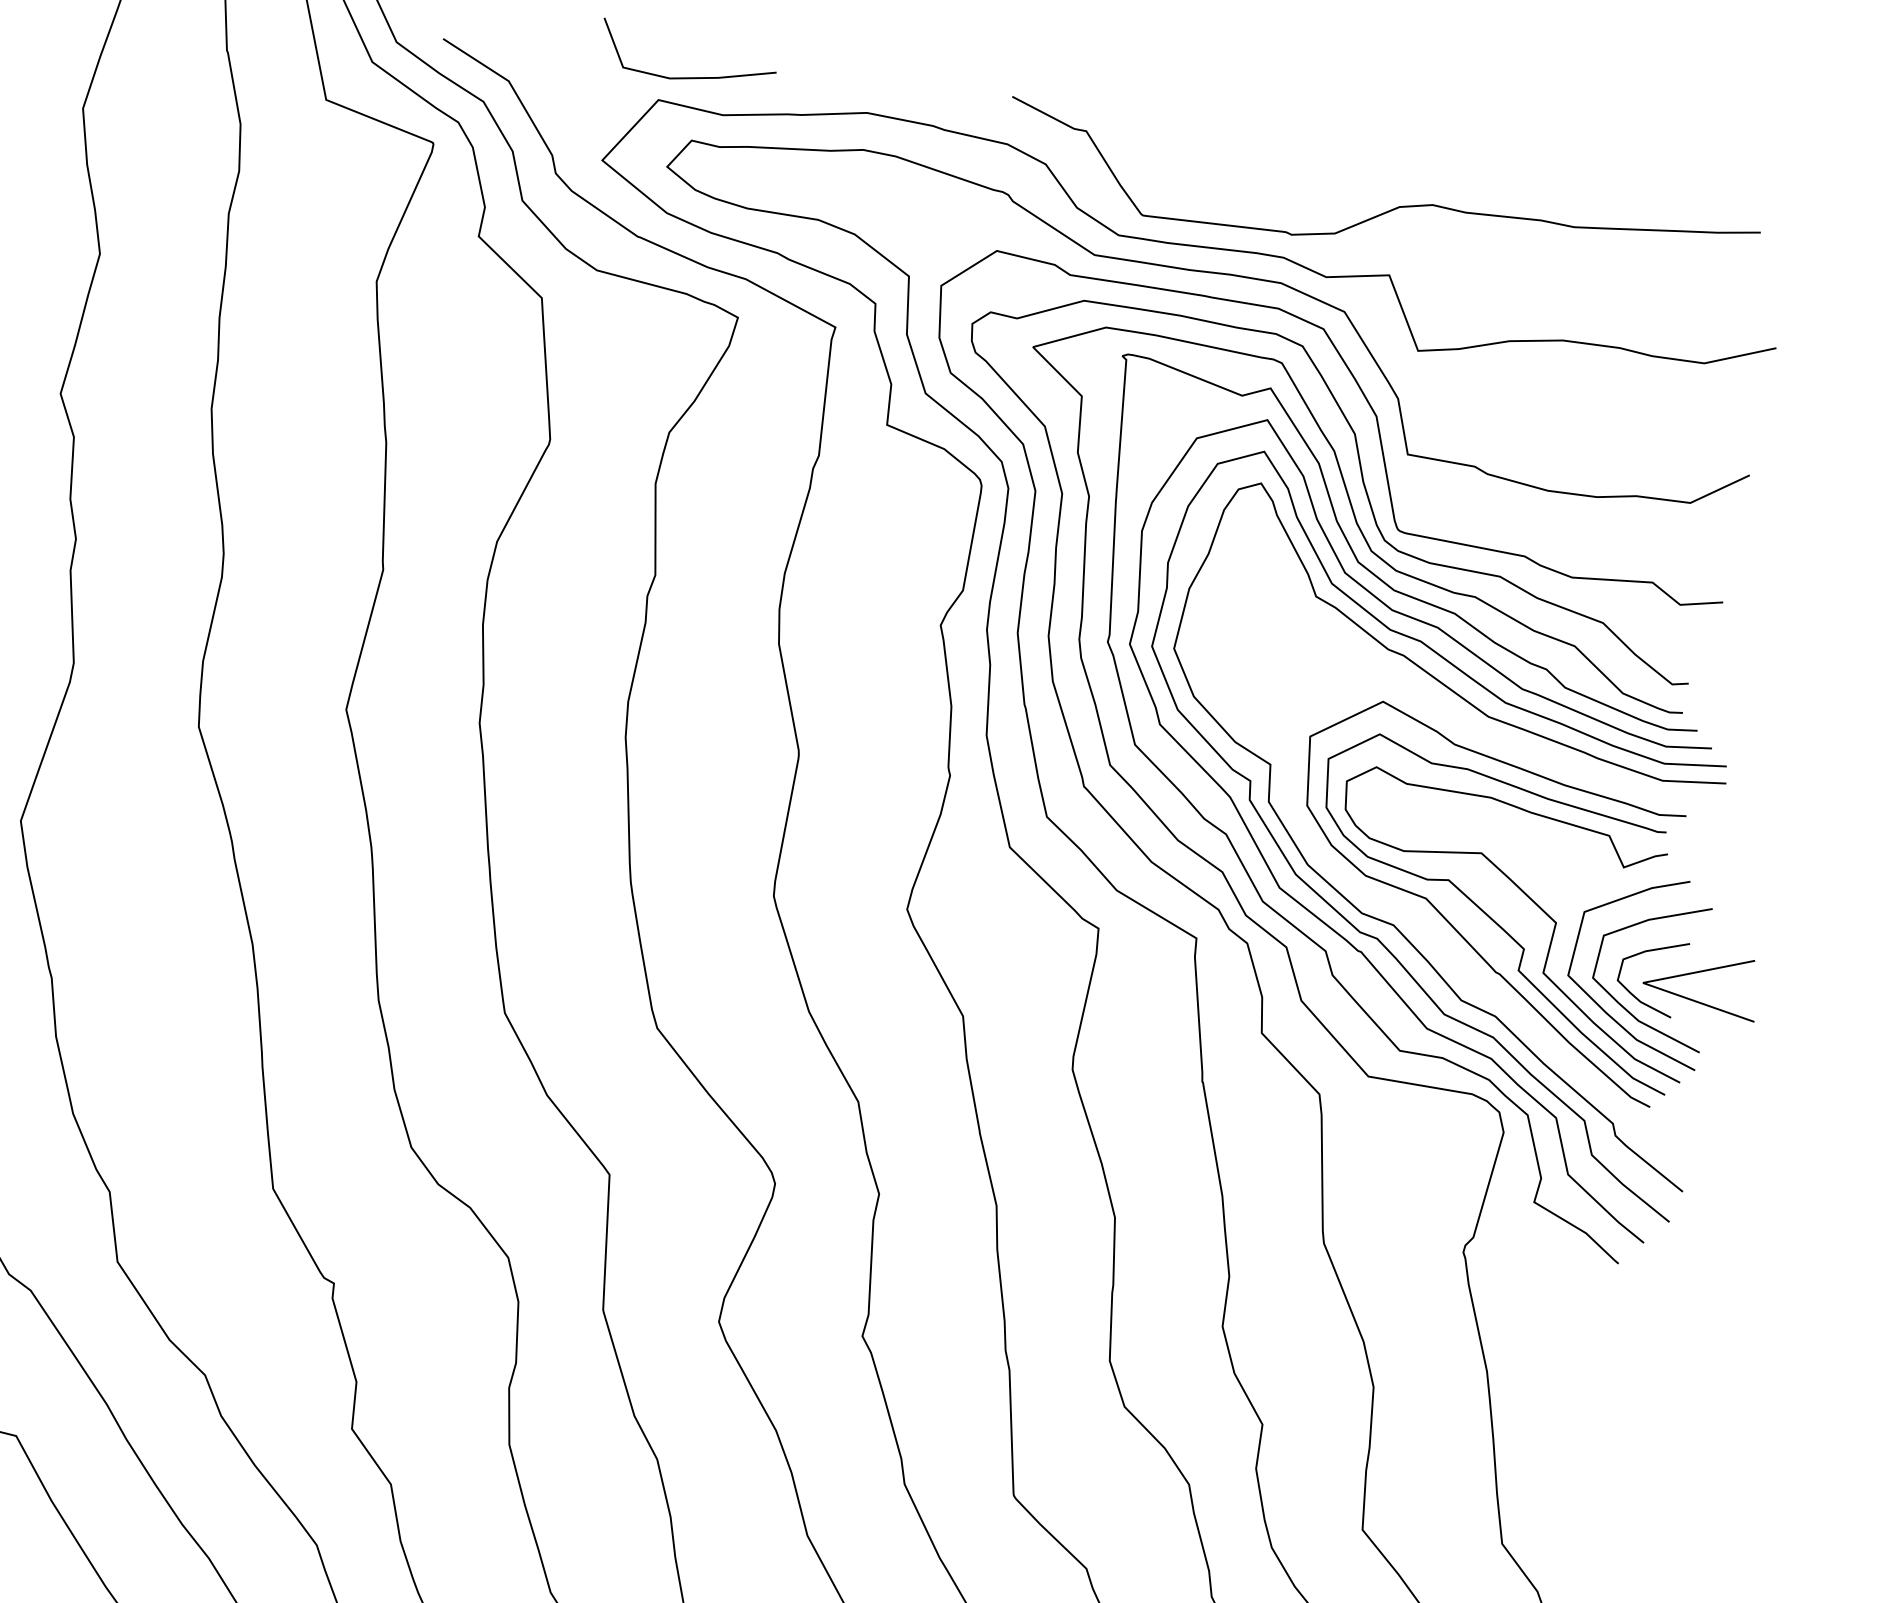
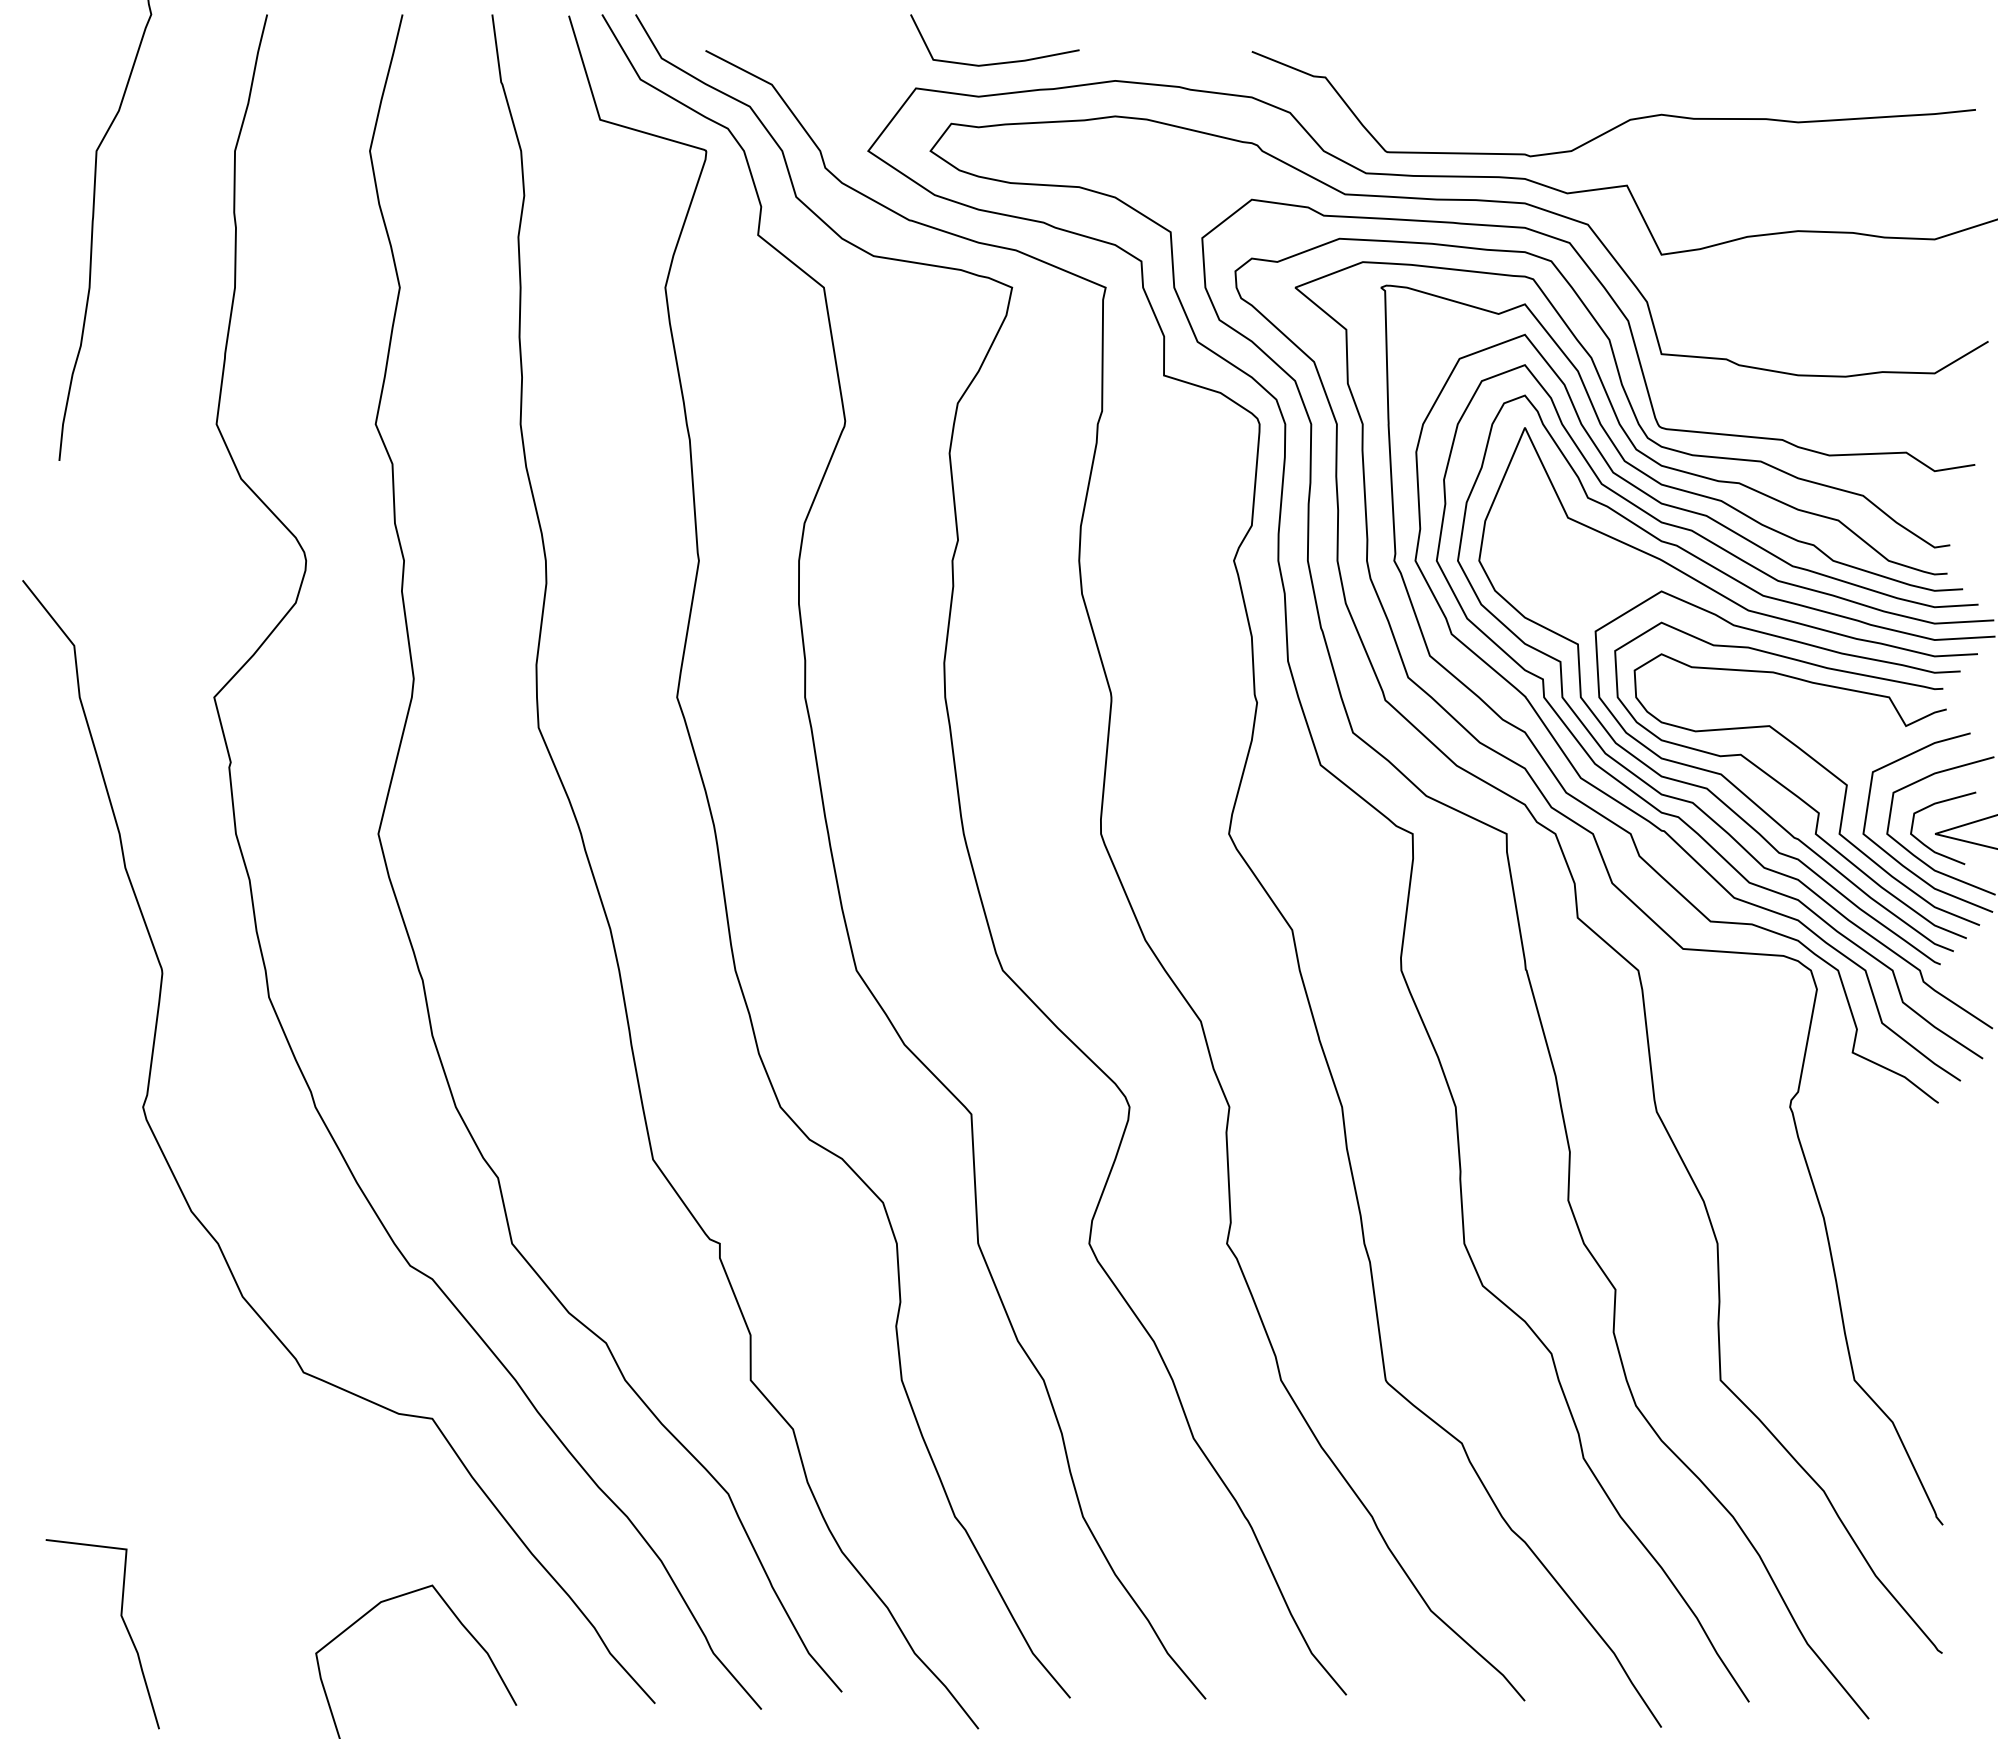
line: (689, 76) -> (997, 62), moved
curve: (1470, 731) -> (1747, 611), added

